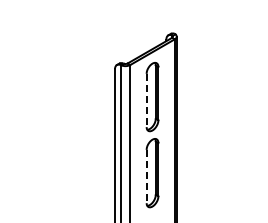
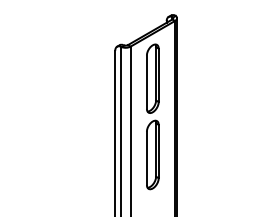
line: (146, 100) -> (146, 82), dashed -> solid
line: (146, 176) -> (146, 158), dashed -> solid

